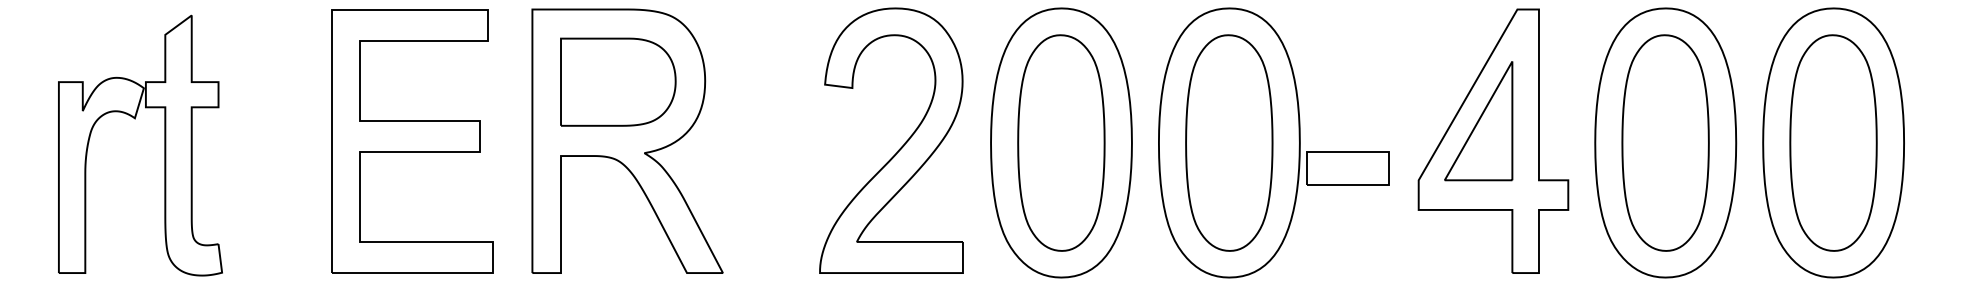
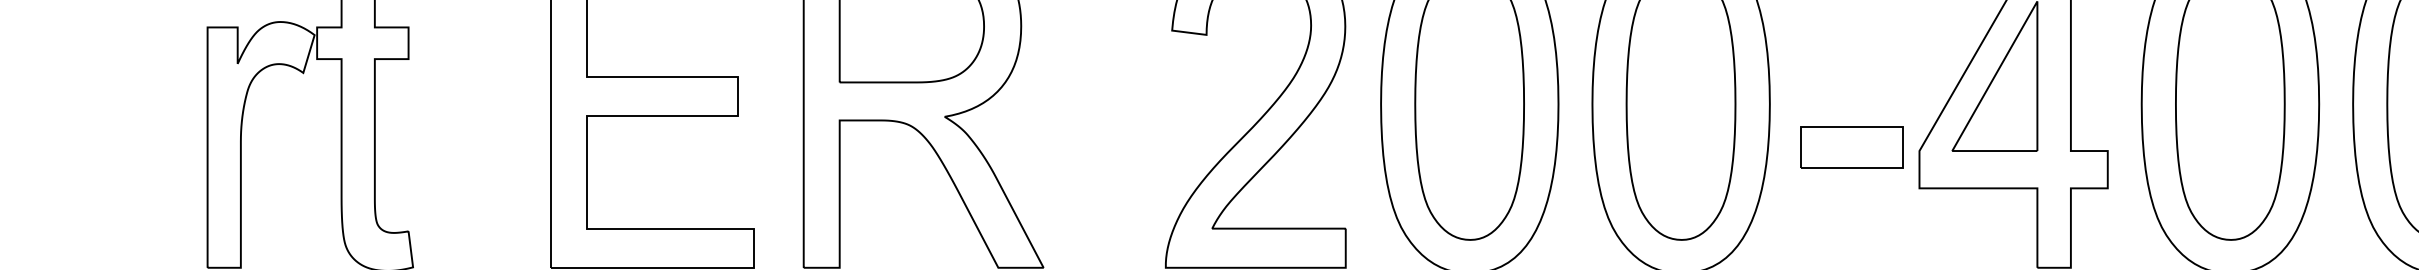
part: (1347, 168) -> (1851, 147), moved

